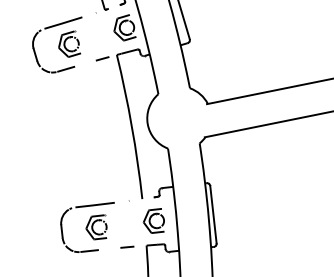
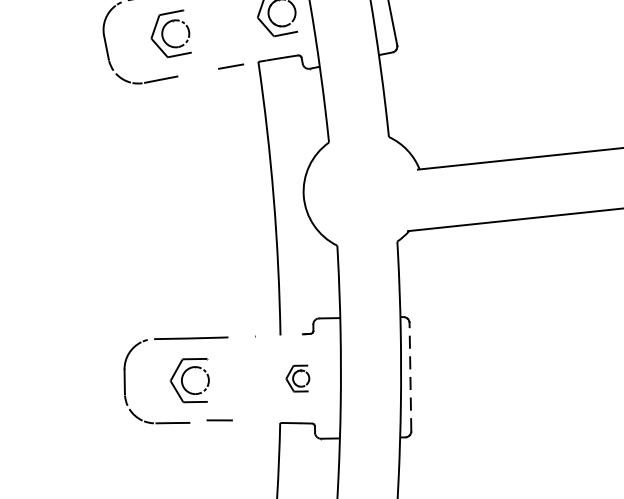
line: (213, 214) -> (410, 376), solid -> dashed
part: (153, 220) -> (297, 377), size x0.6
line: (127, 246) -> (220, 419), moved

